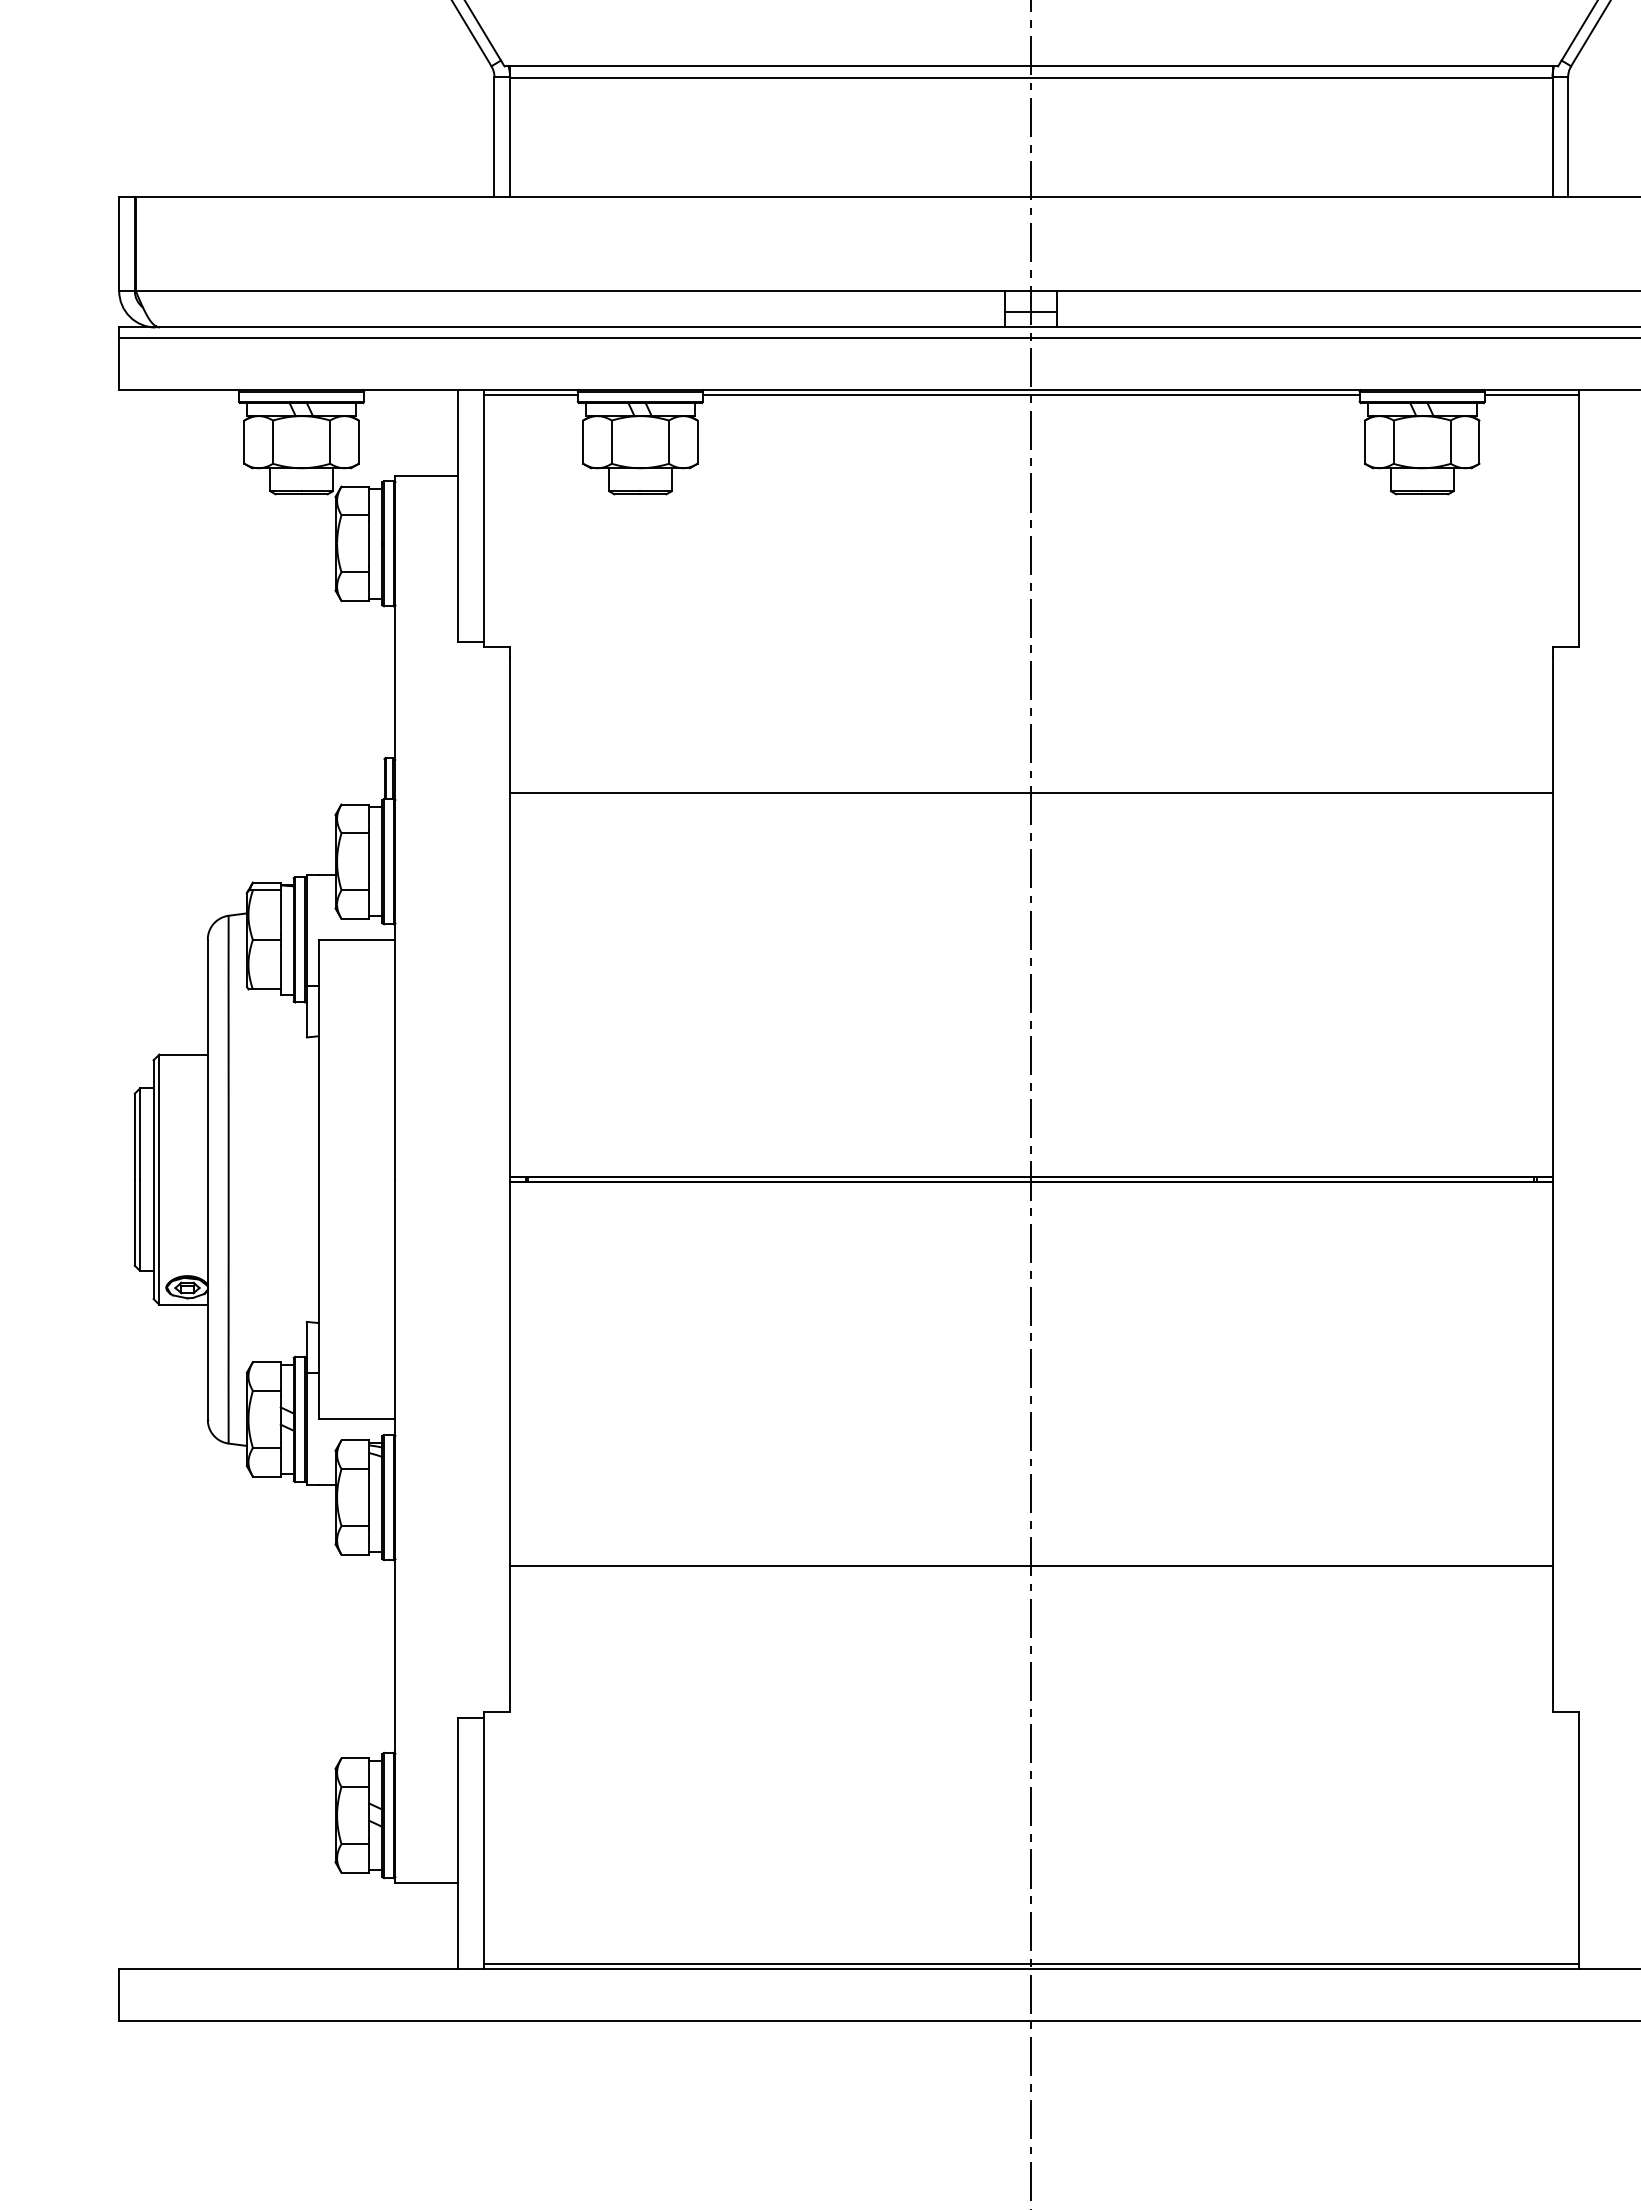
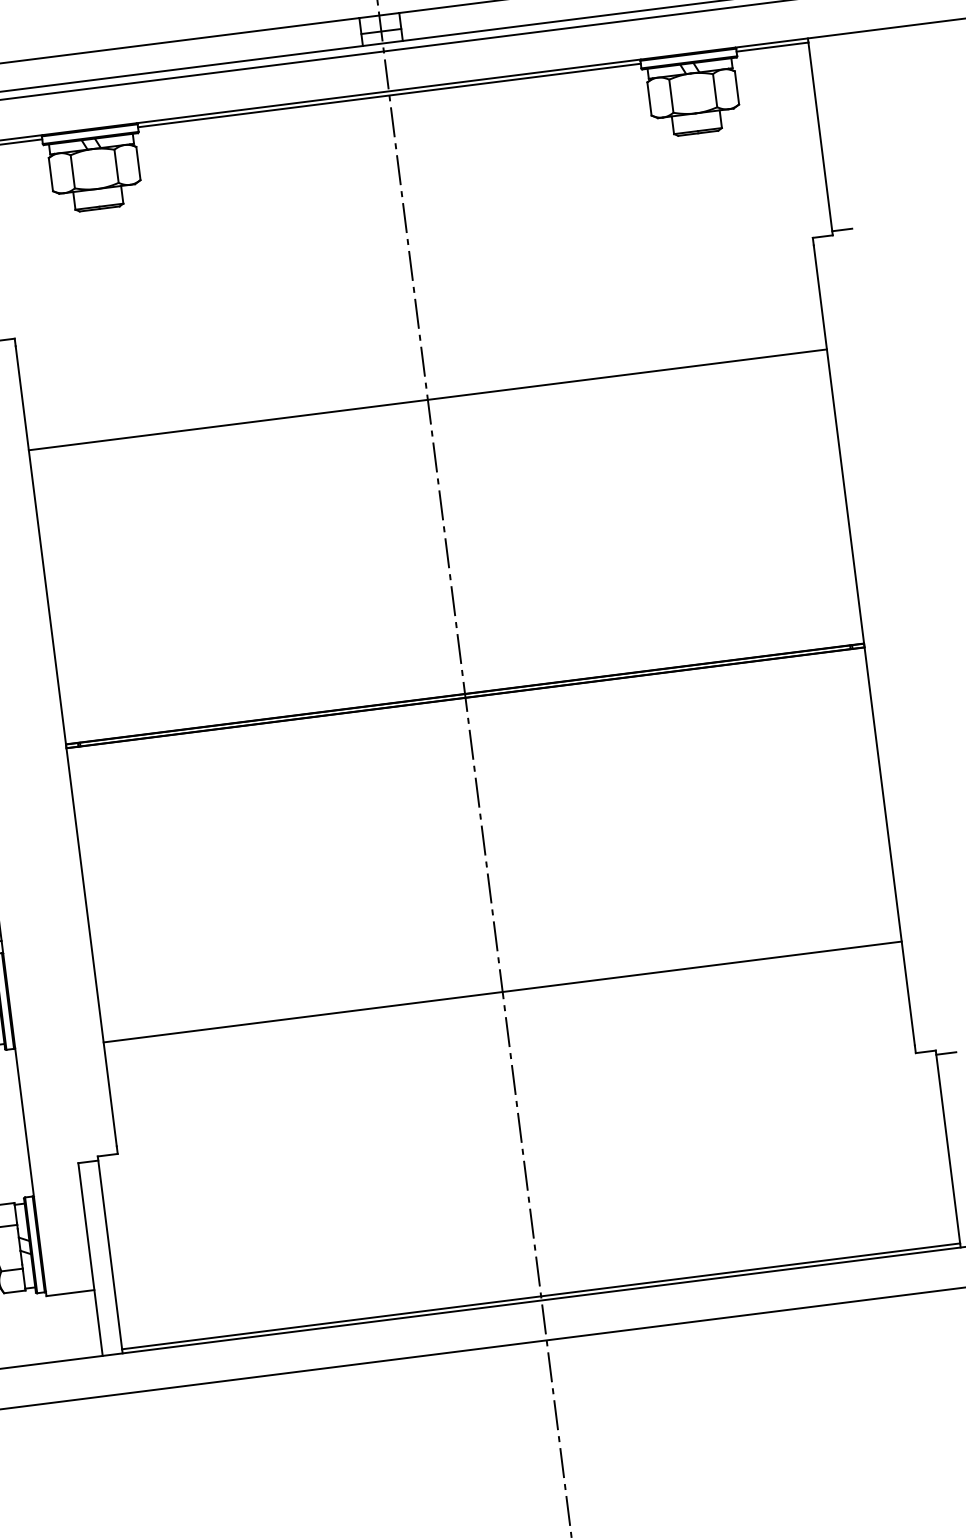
line: (1591, 641) -> (842, 229), added
line: (1591, 1717) -> (946, 1053), added

